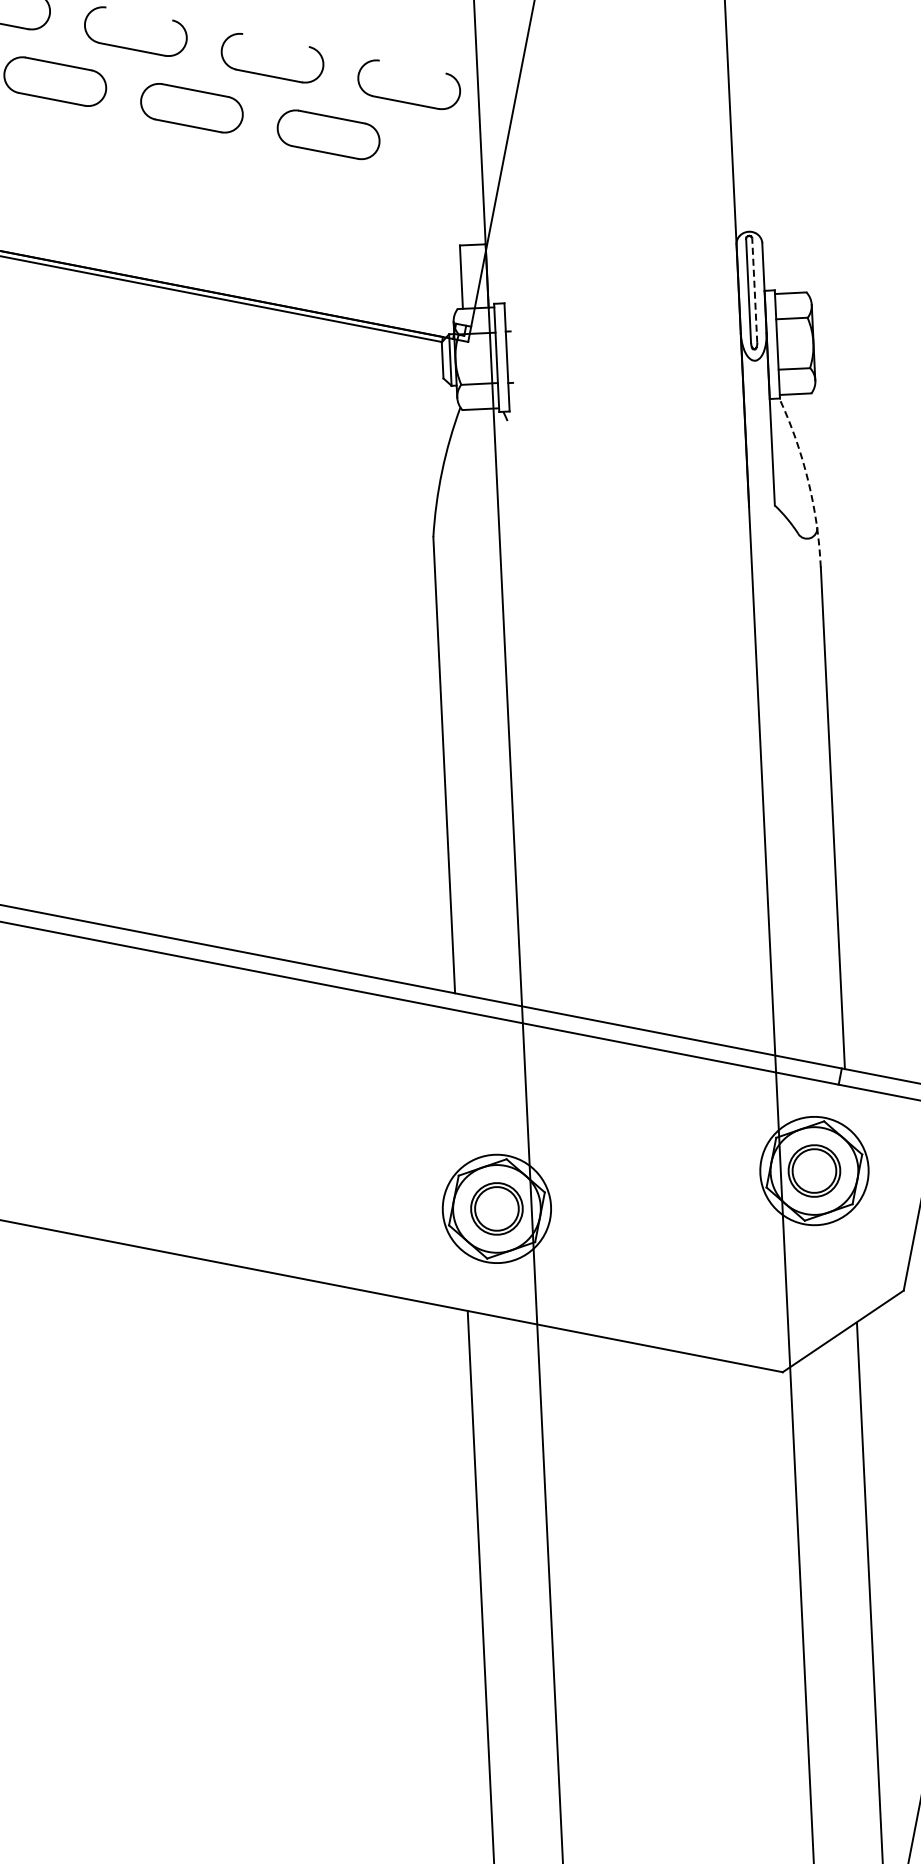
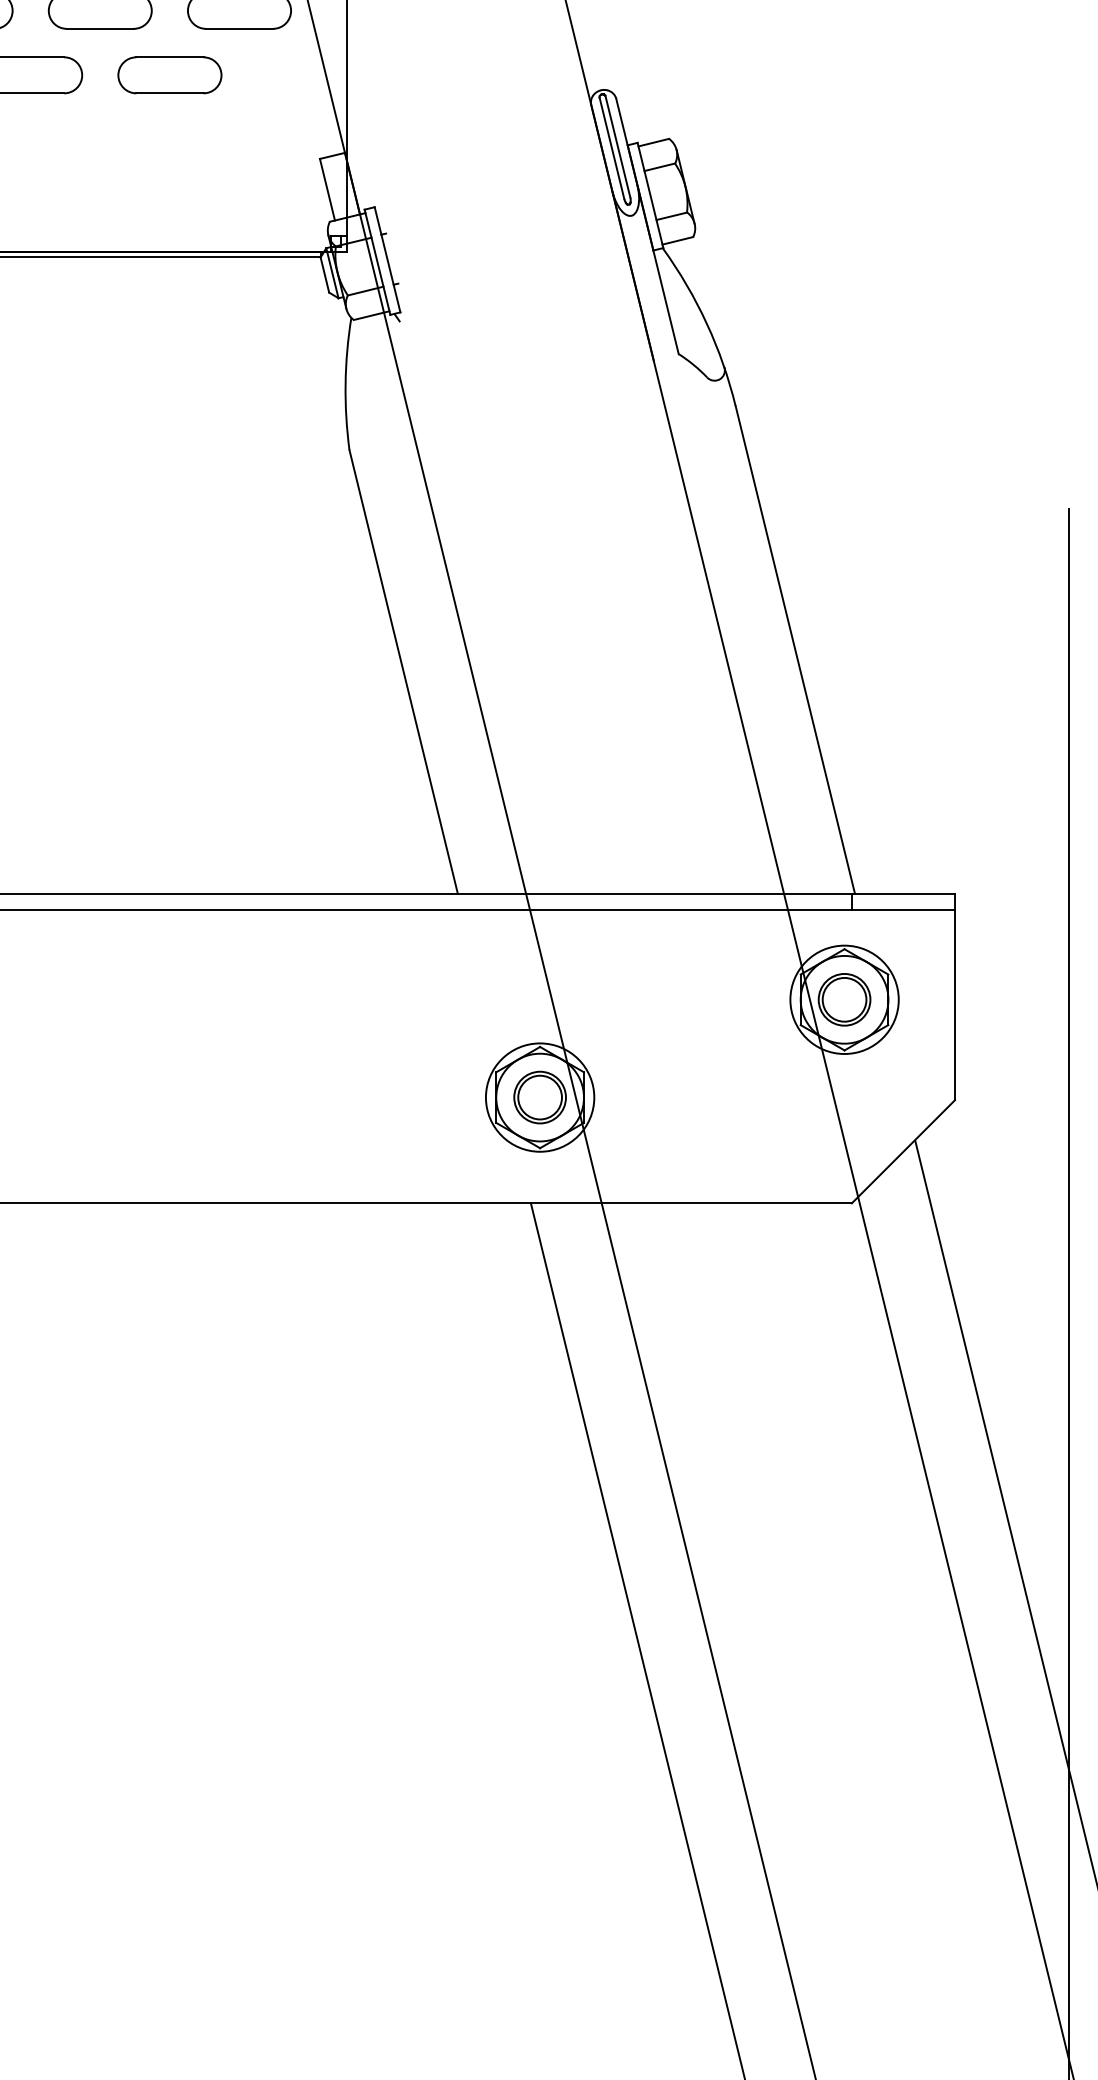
line: (754, 290) -> (617, 146), dashed -> solid
arc: (807, 480) -> (706, 323), dashed -> solid

